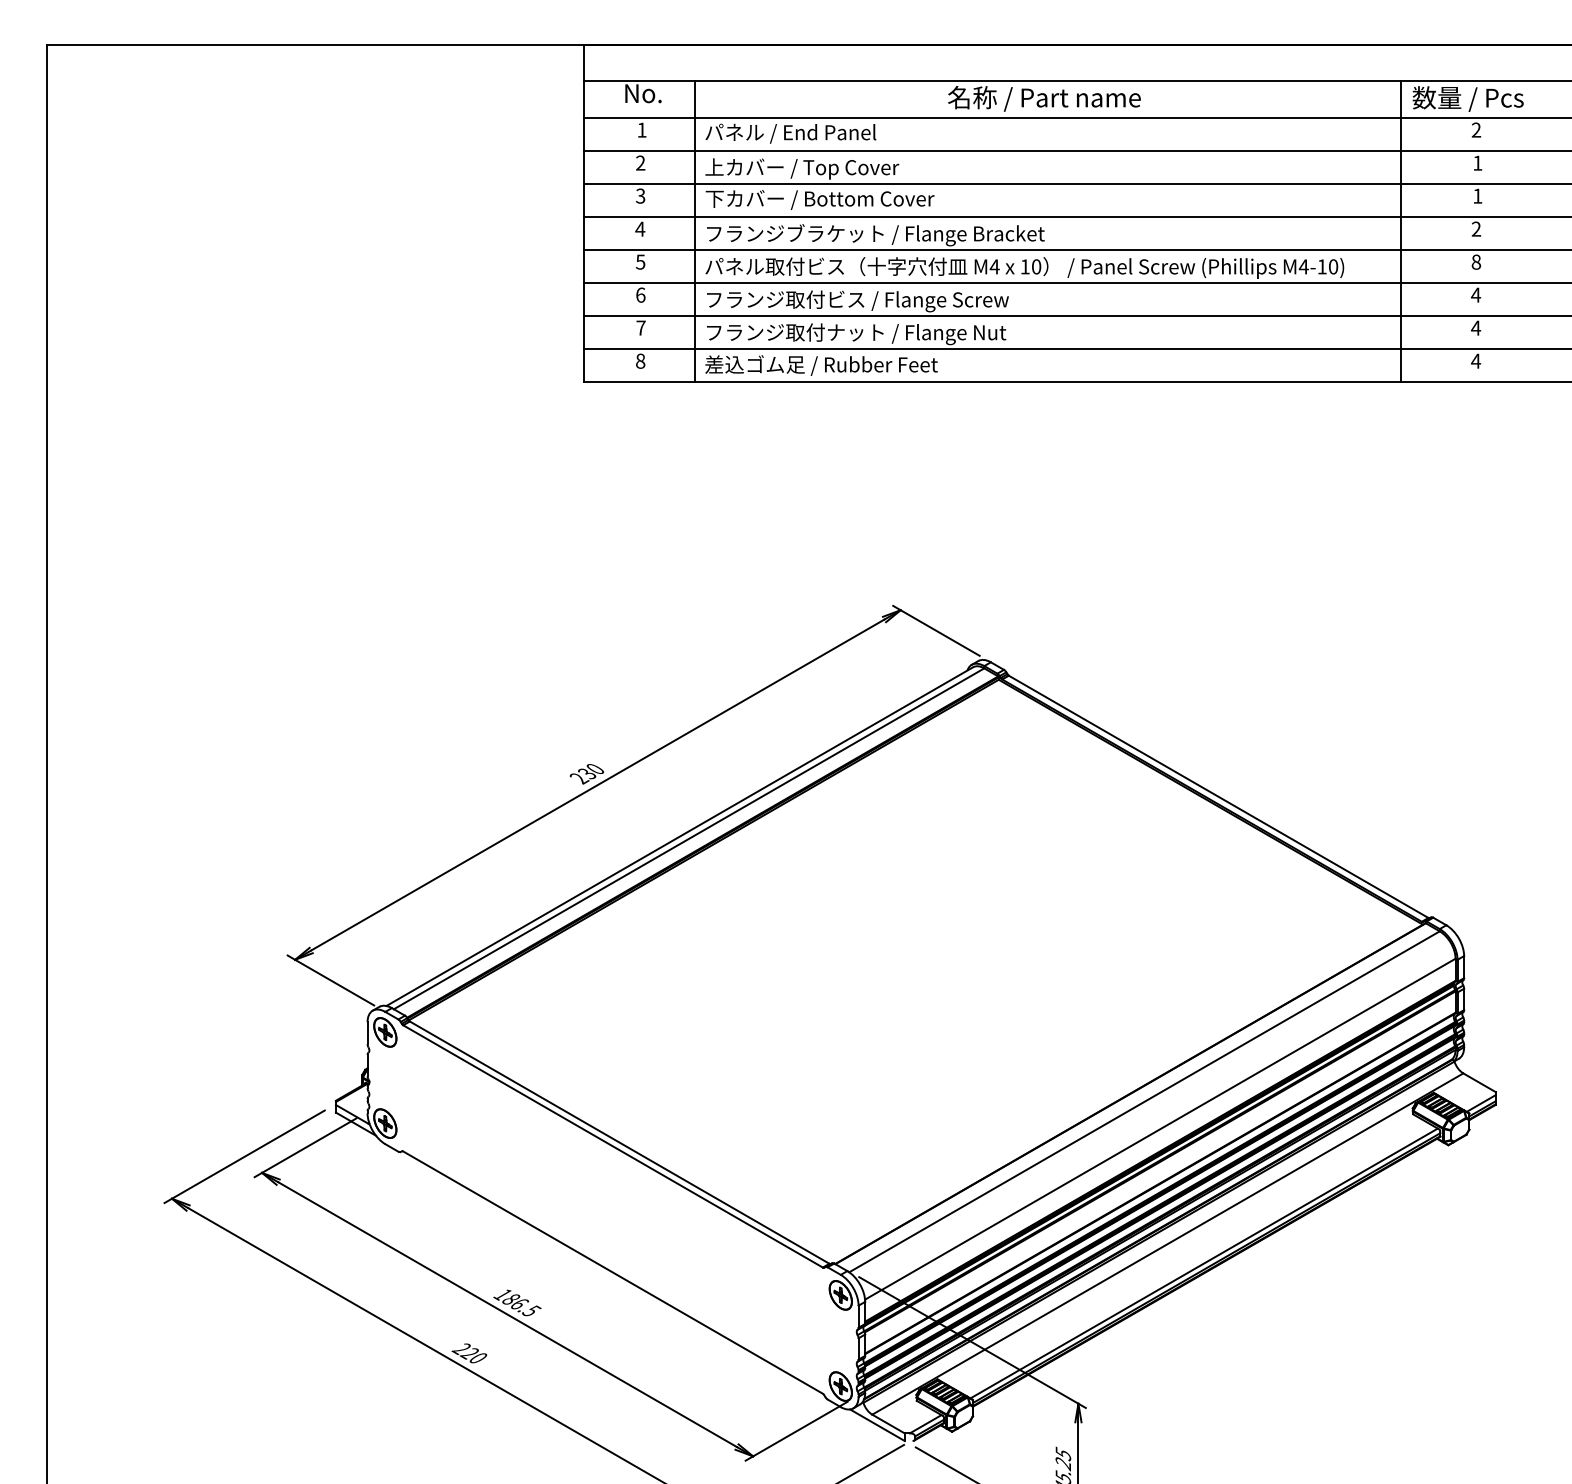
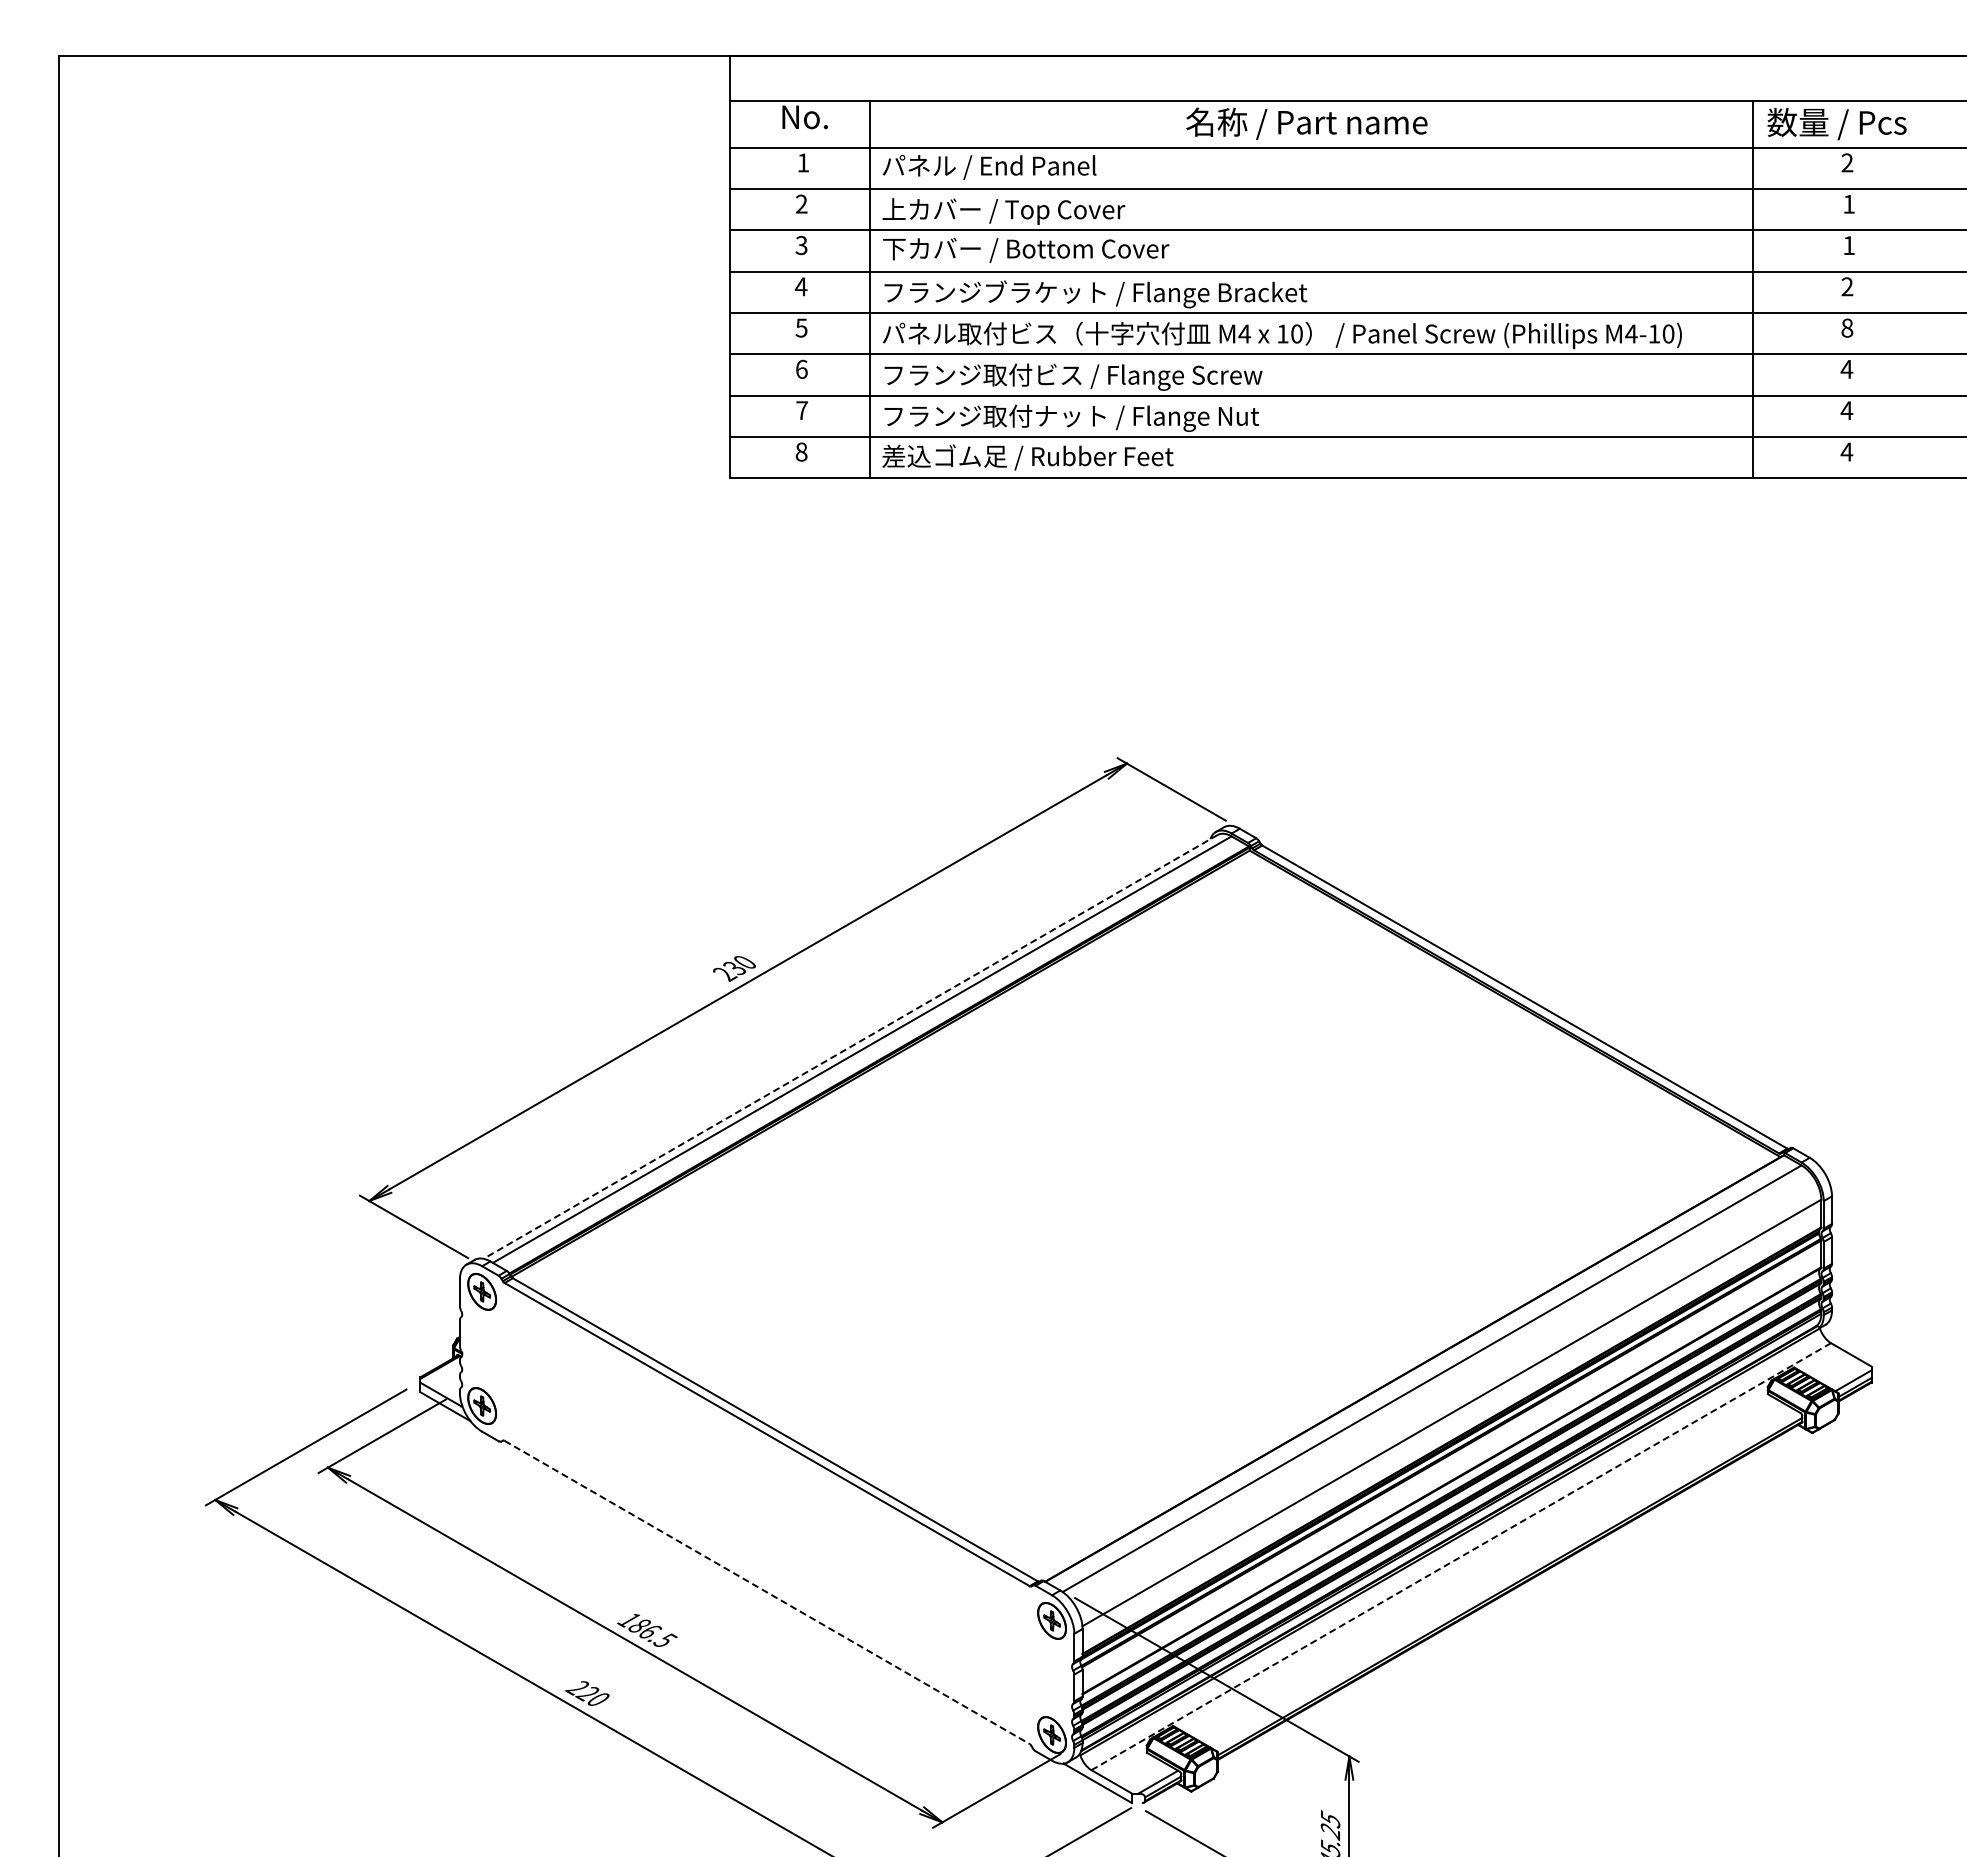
line: (679, 836) -> (850, 1046), solid -> dashed
line: (1168, 1243) -> (1461, 1556), solid -> dashed
line: (1203, 1263) -> (1506, 1580), removed
line: (613, 1272) -> (767, 1592), solid -> dashed

